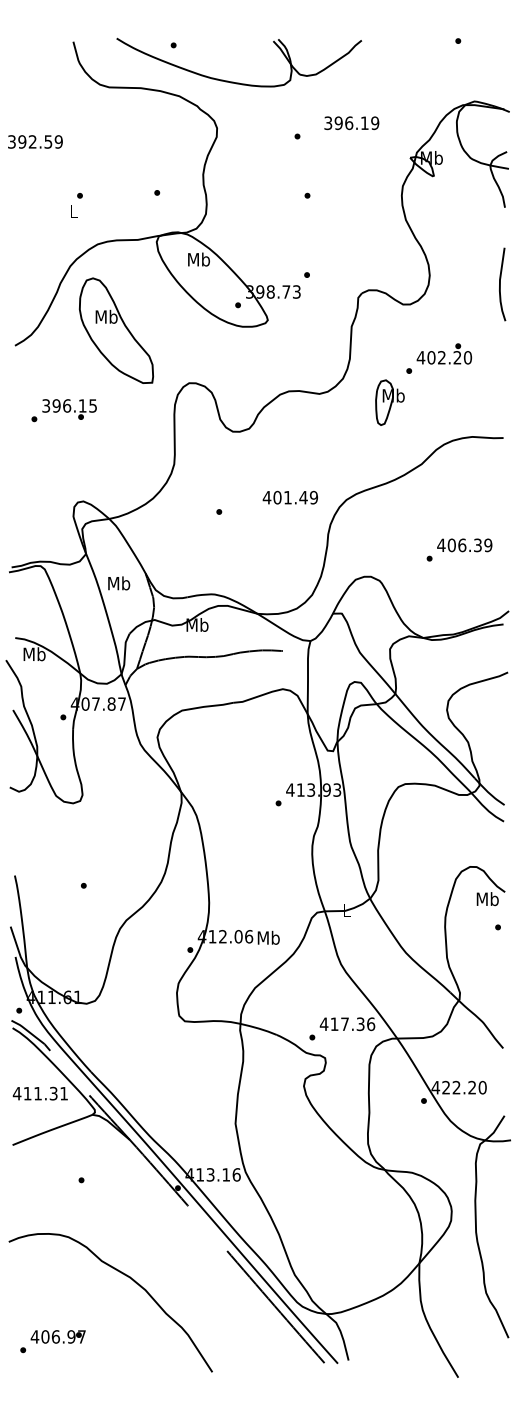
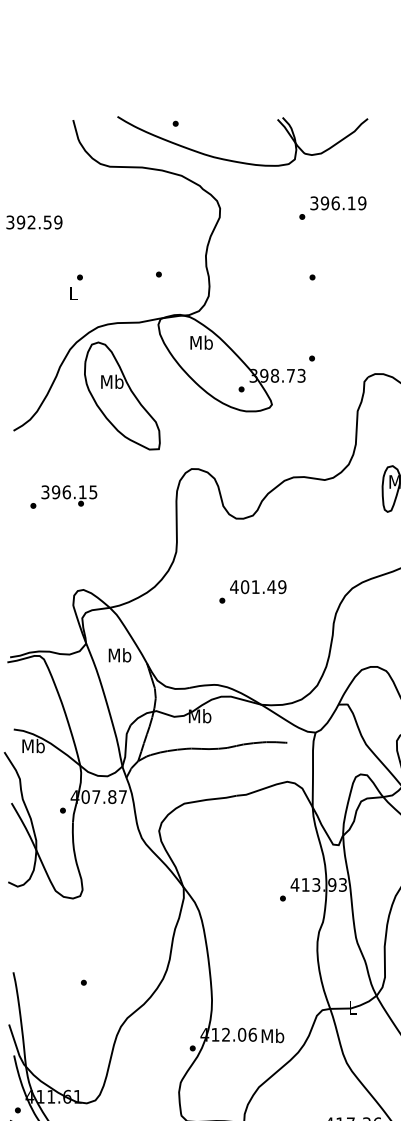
text: (351, 123) -> (338, 203), moved
part: (116, 330) -> (122, 395), moved
text: (289, 497) -> (257, 586), moved
text: (119, 583) -> (120, 655), moved

